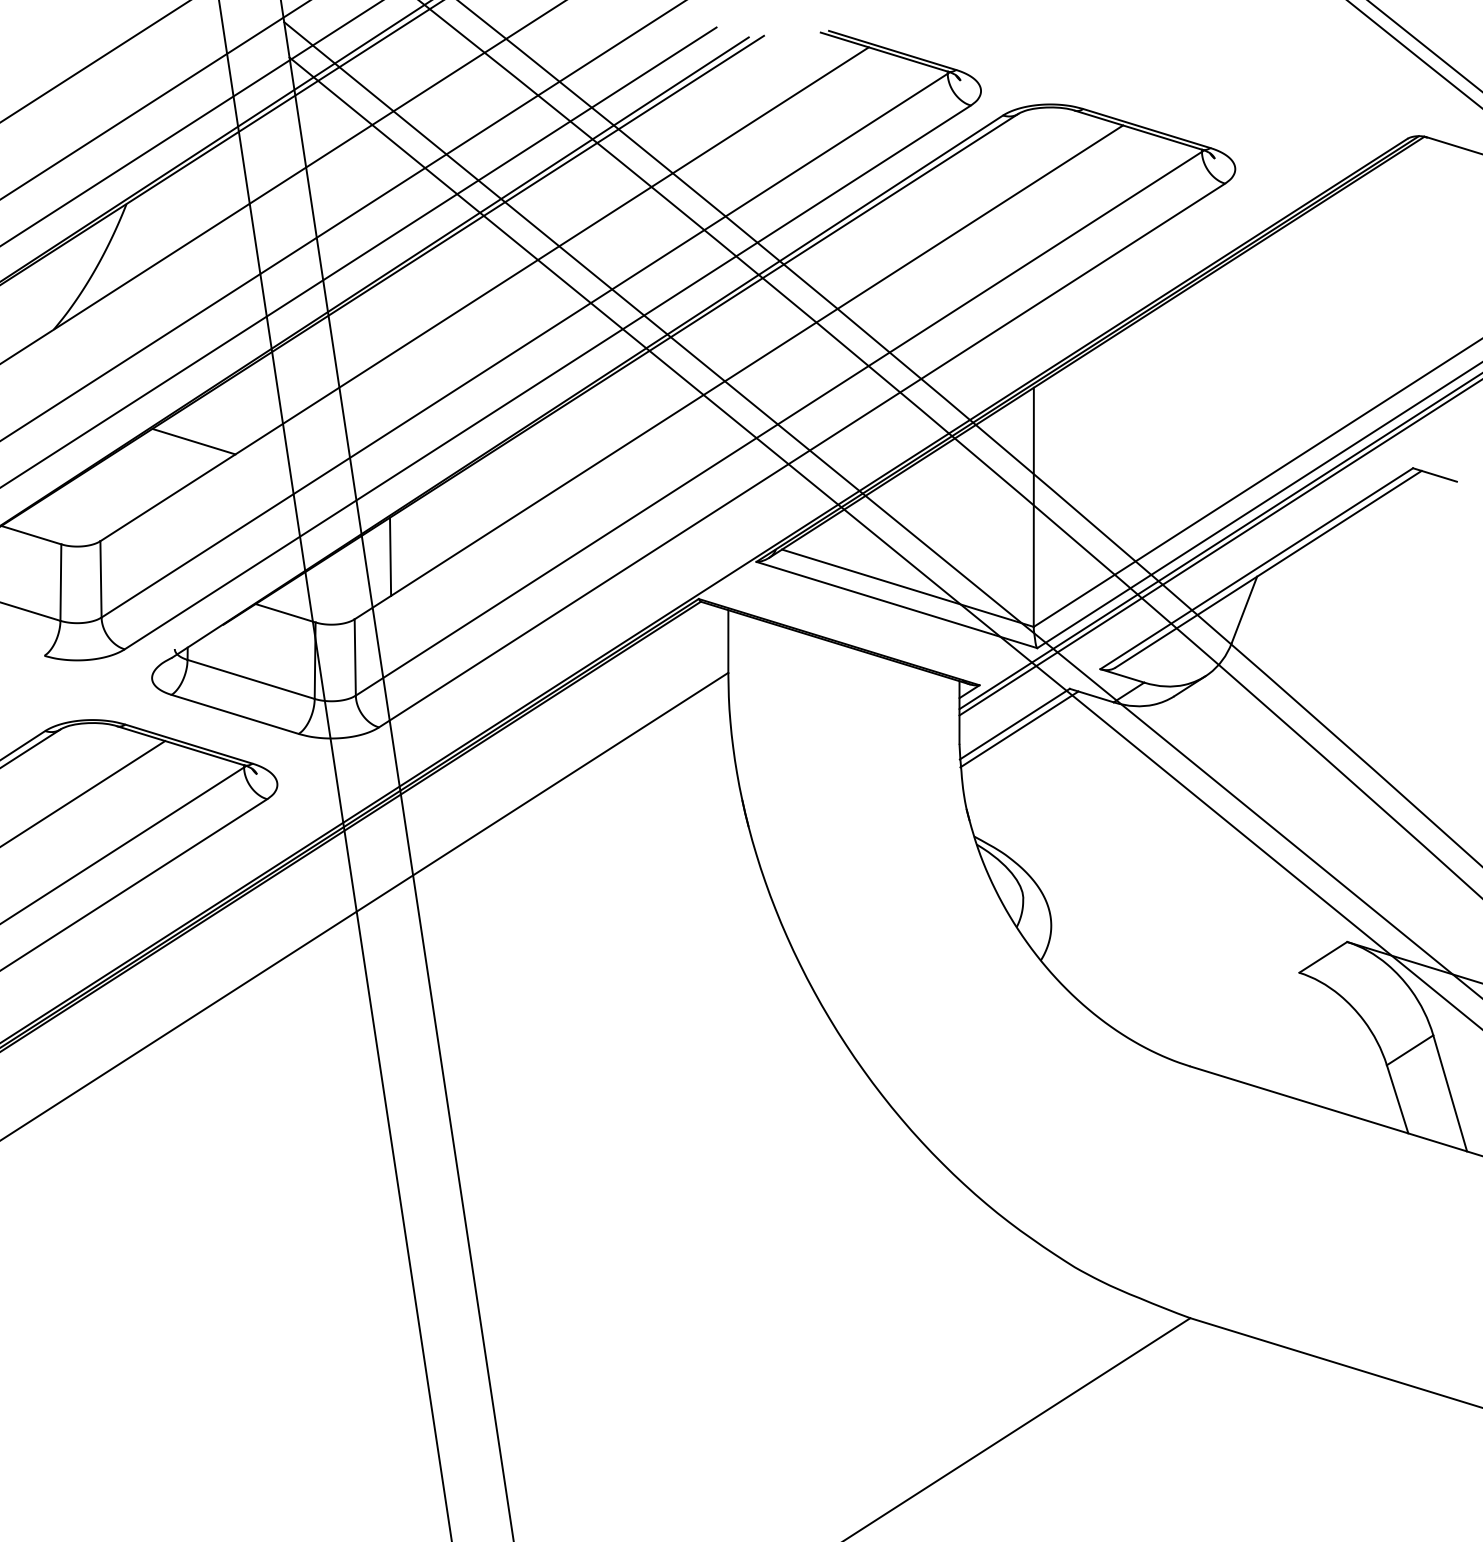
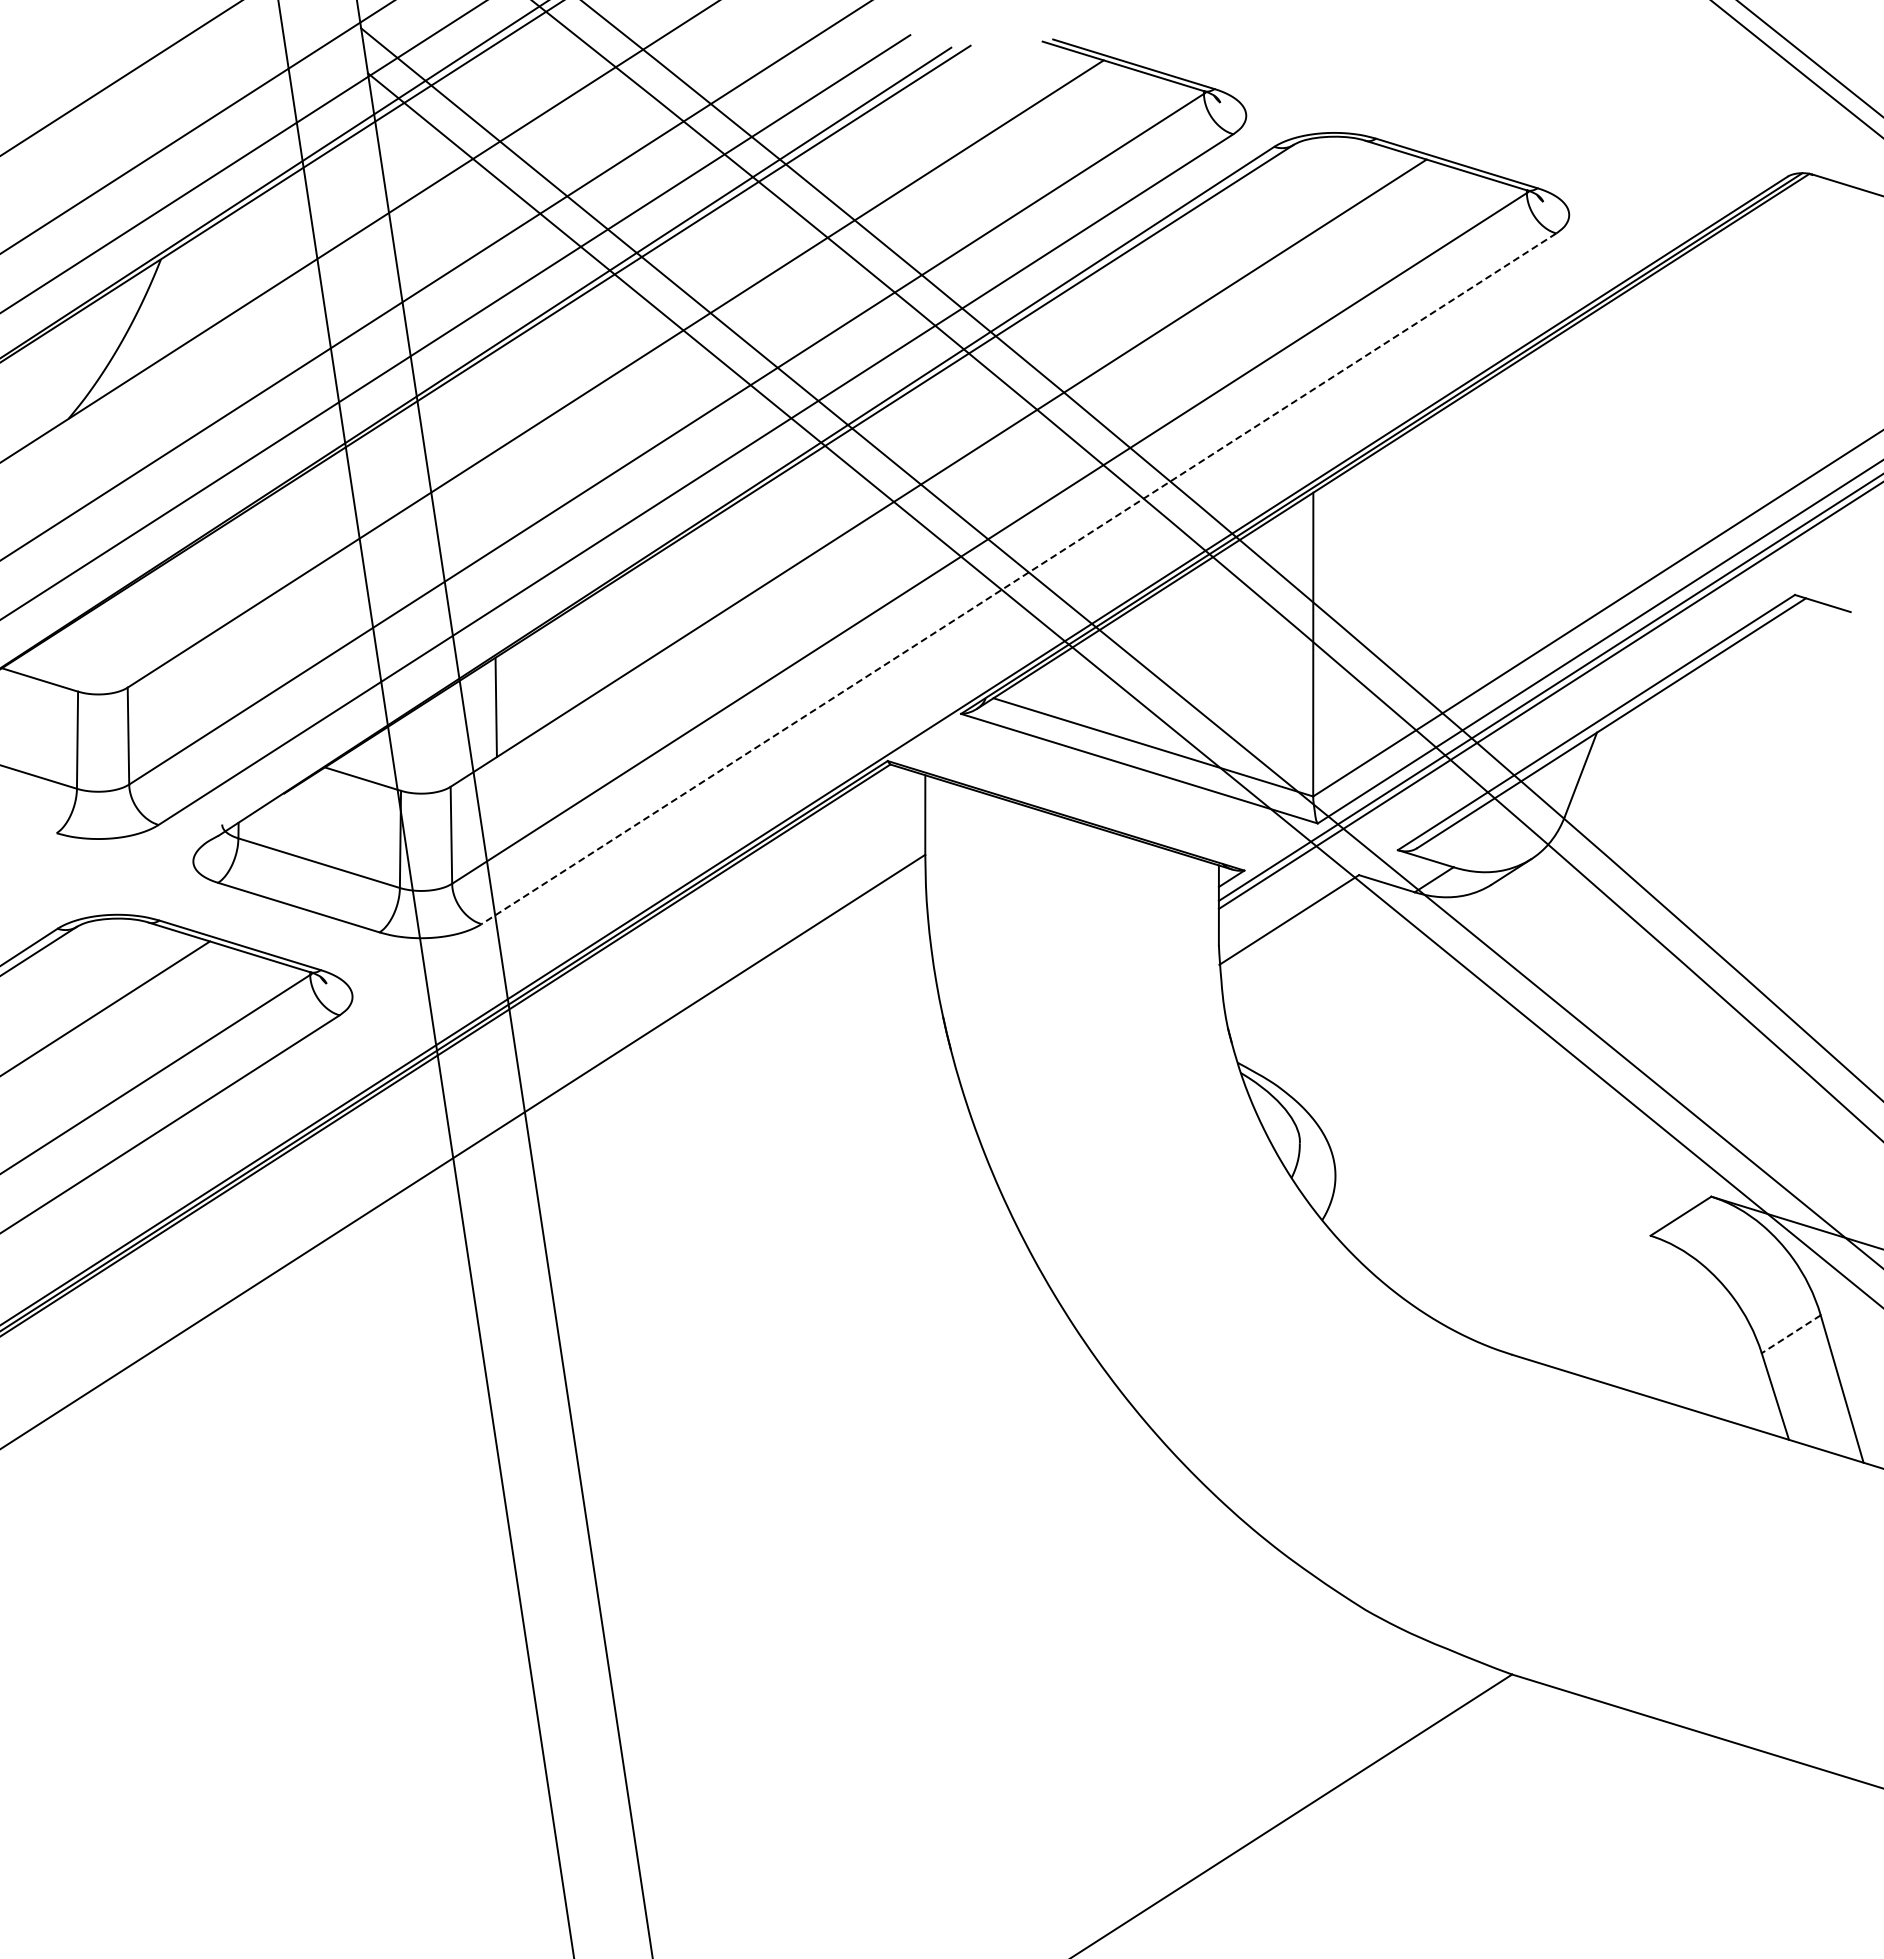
line: (193, 441) -> (246, 560), removed
line: (801, 455) -> (1018, 578), solid -> dashed
line: (1019, 729) -> (1295, 926), removed
line: (1409, 1050) -> (1790, 1334), solid -> dashed

